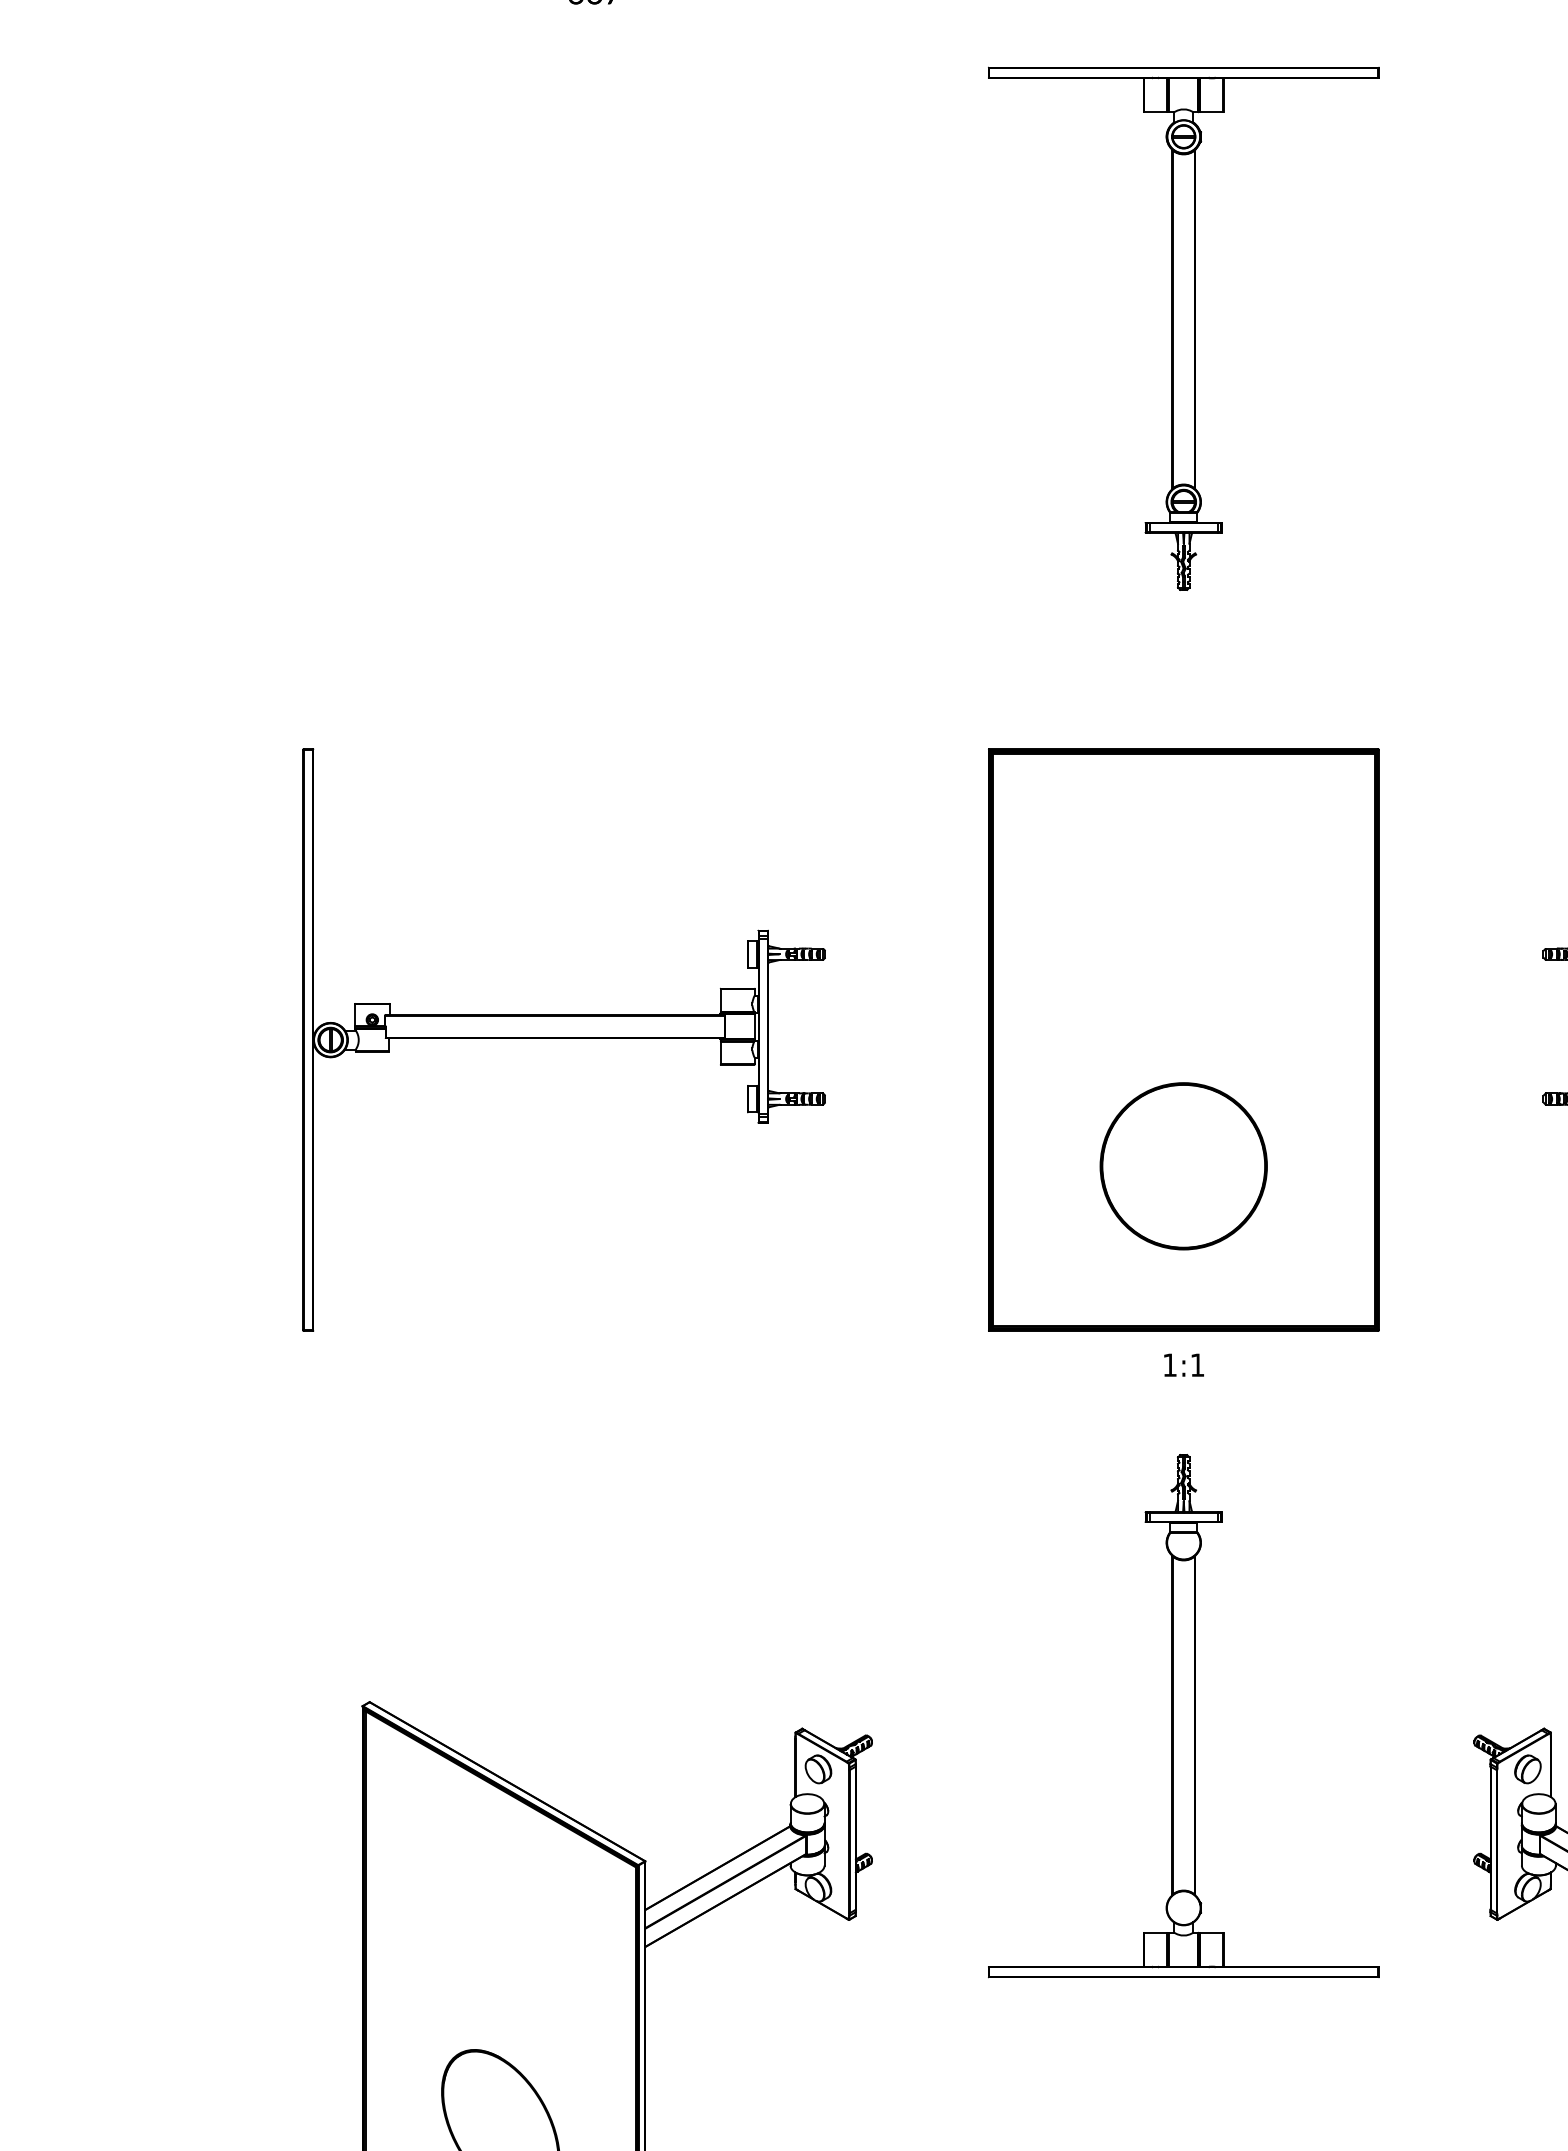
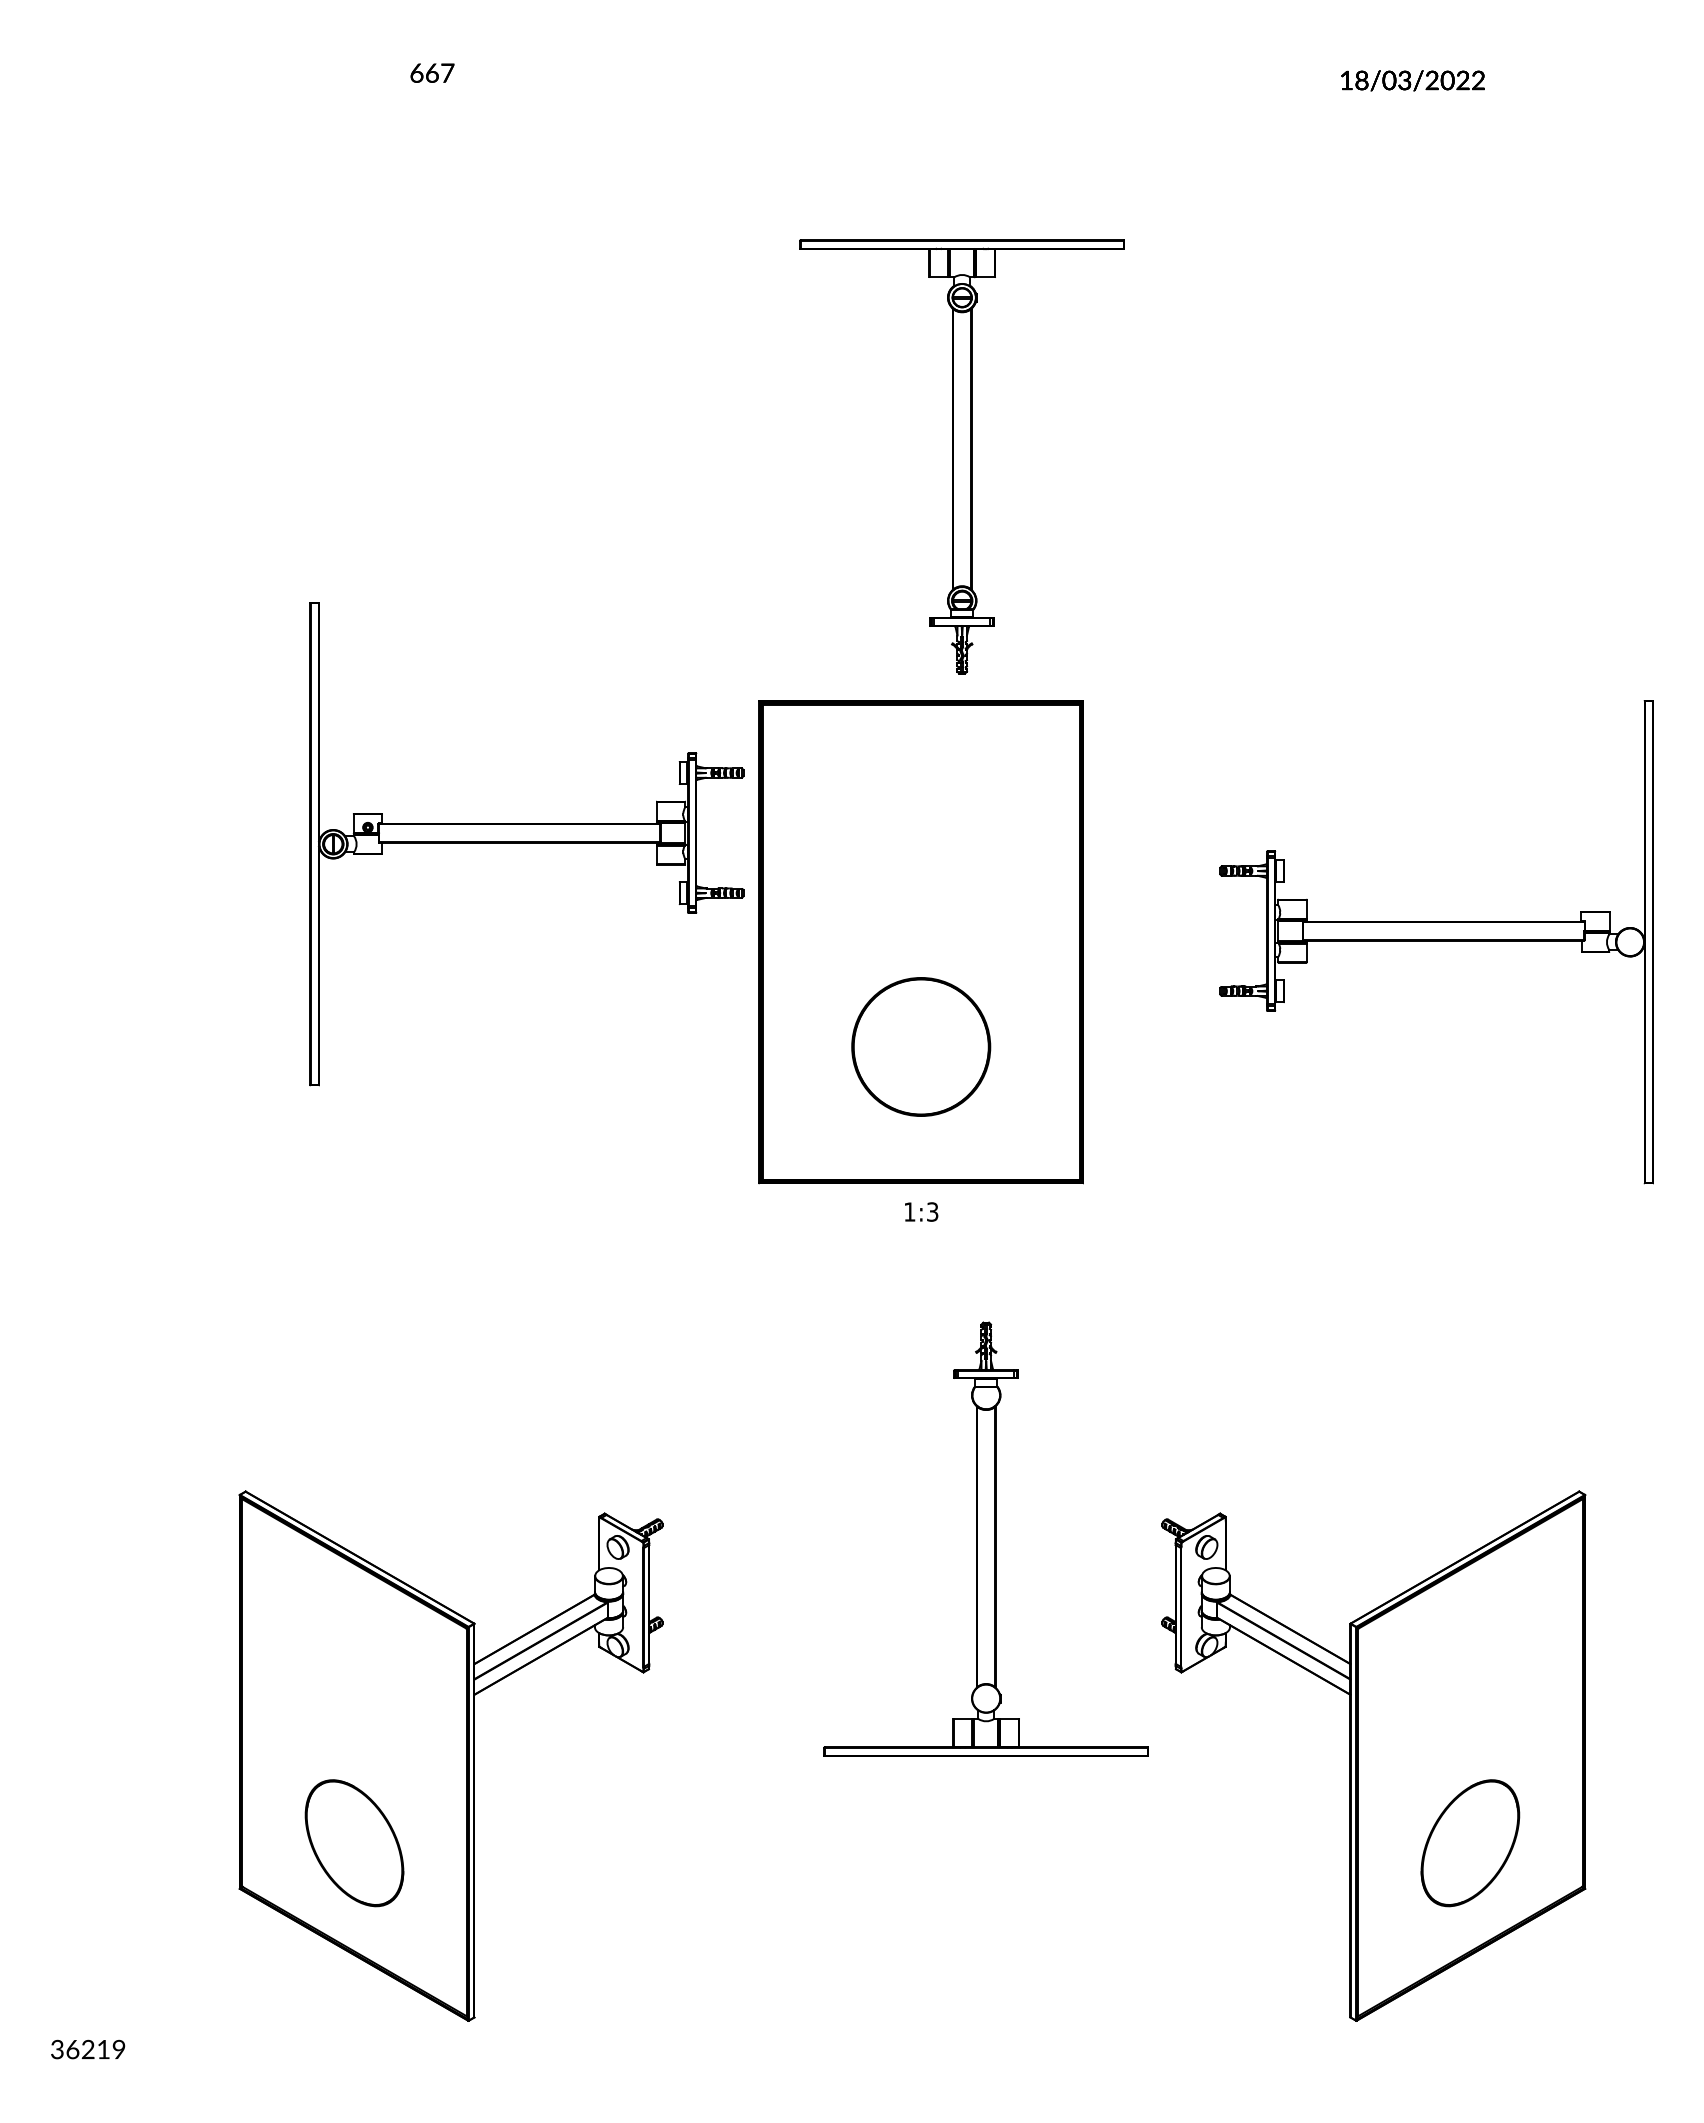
part: (1182, 328) -> (961, 456), moved
part: (563, 1040) -> (526, 844), moved
text: (1197, 1364) -> (932, 1211), 1:1 -> 1:3
part: (1182, 1715) -> (985, 1538), moved

